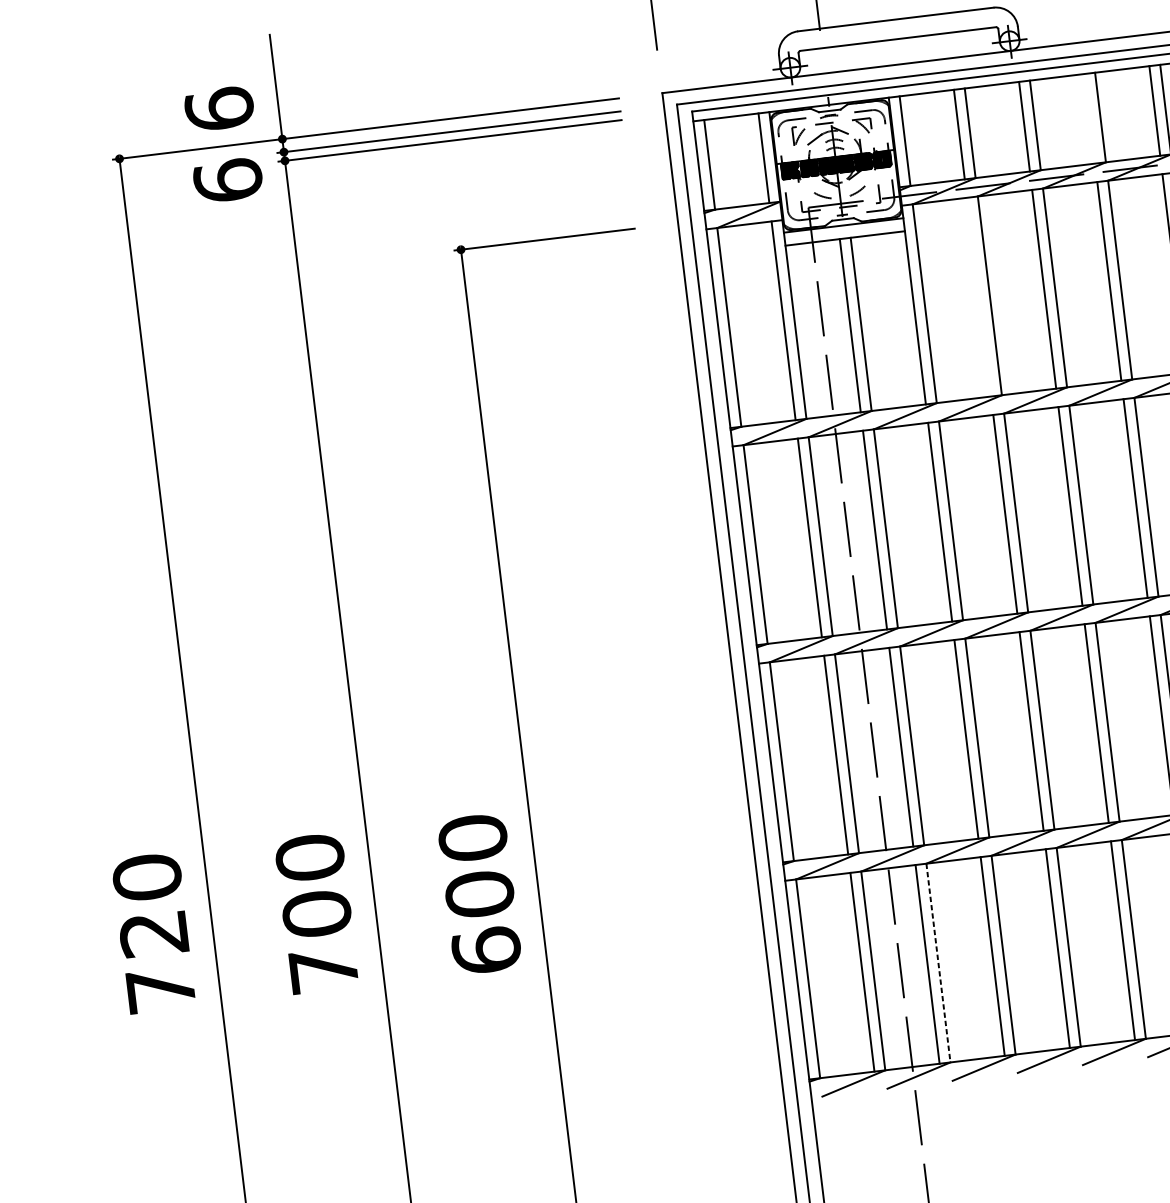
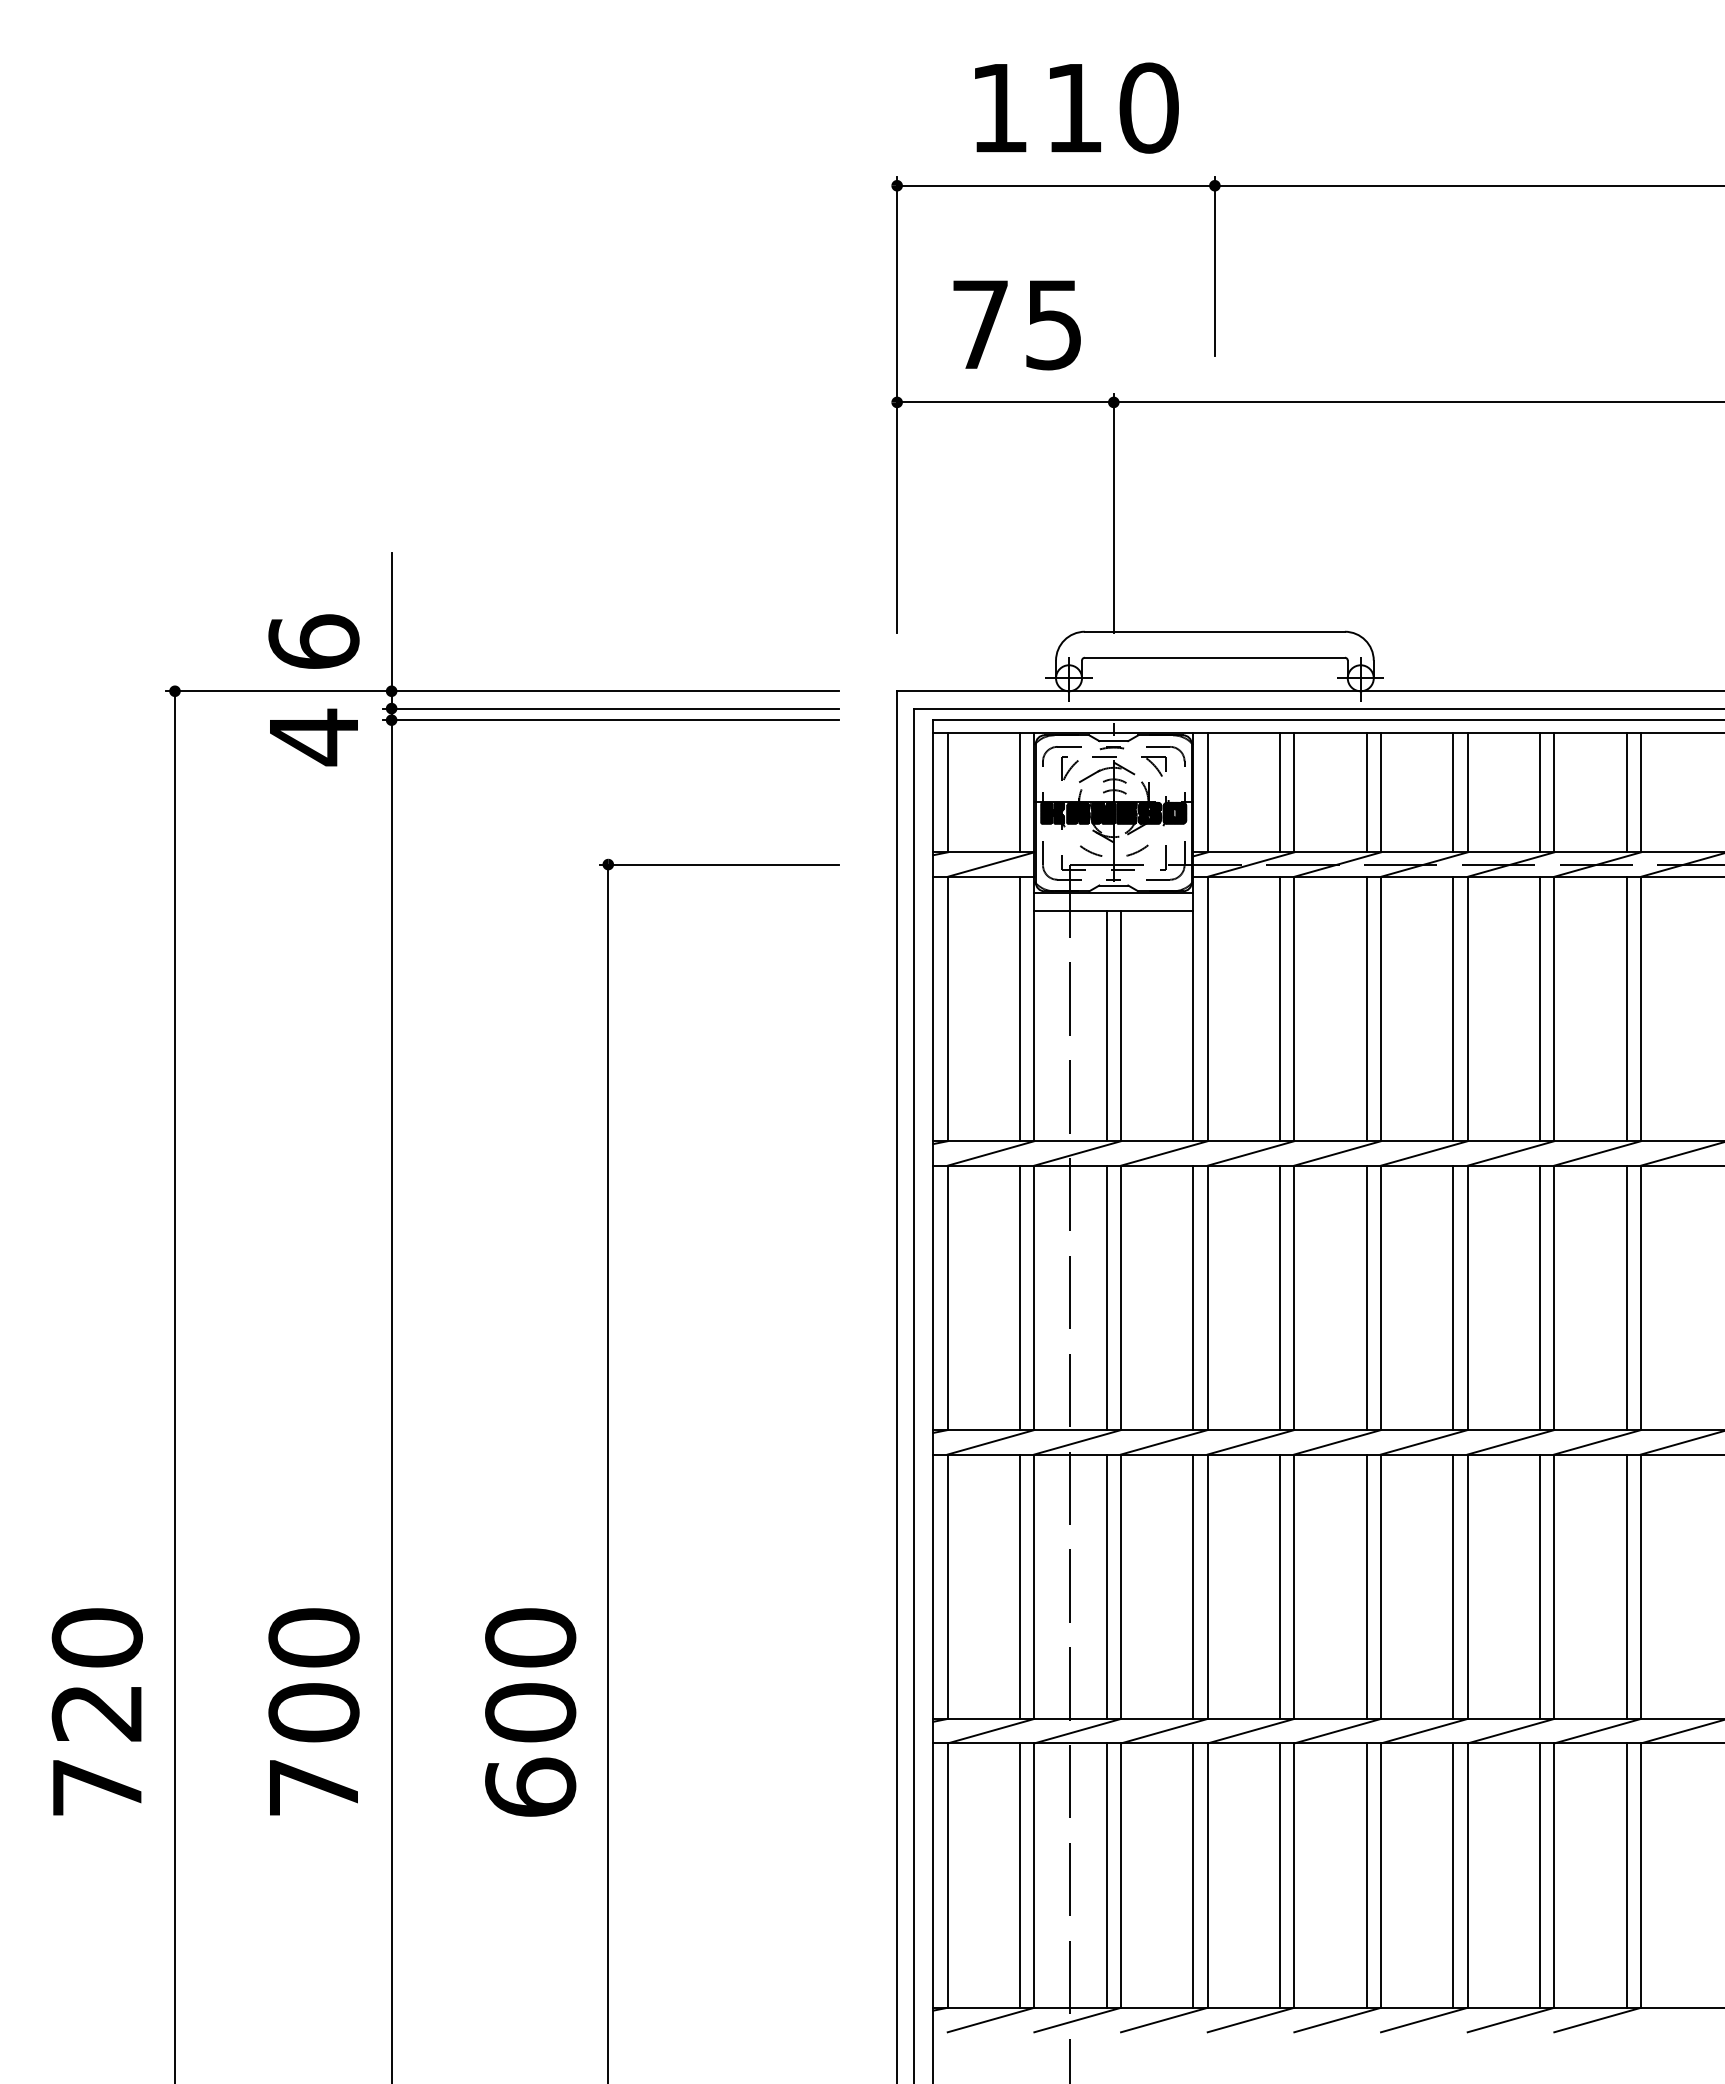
line: (1089, 118) -> (1453, 792), added
text: (227, 180) -> (313, 737), 6 -> 4
line: (978, 296) -> (1279, 1008), added
line: (938, 963) -> (1121, 1876), dashed -> solid

